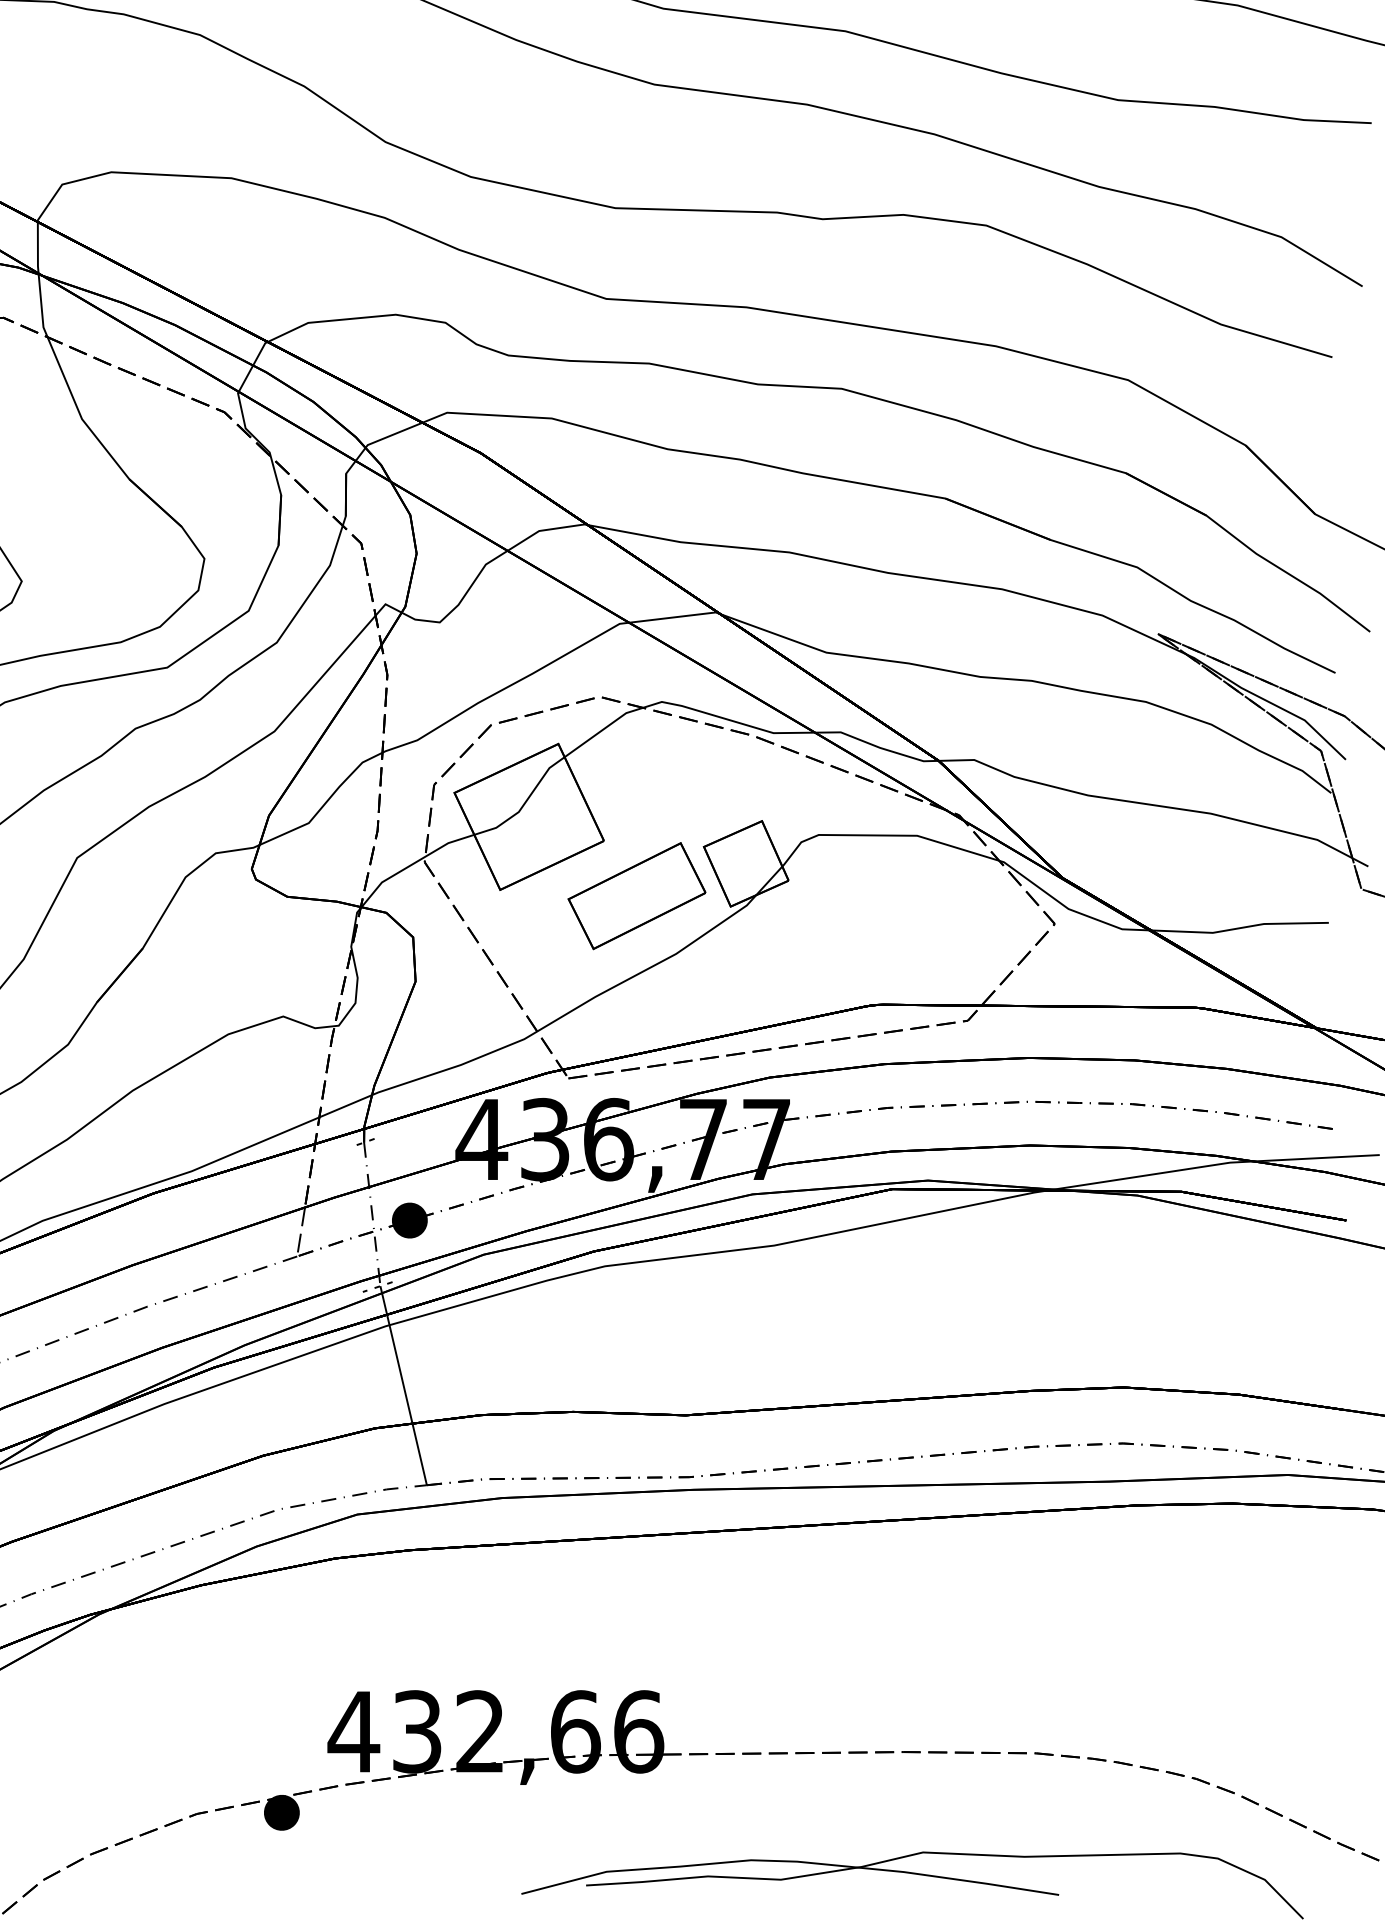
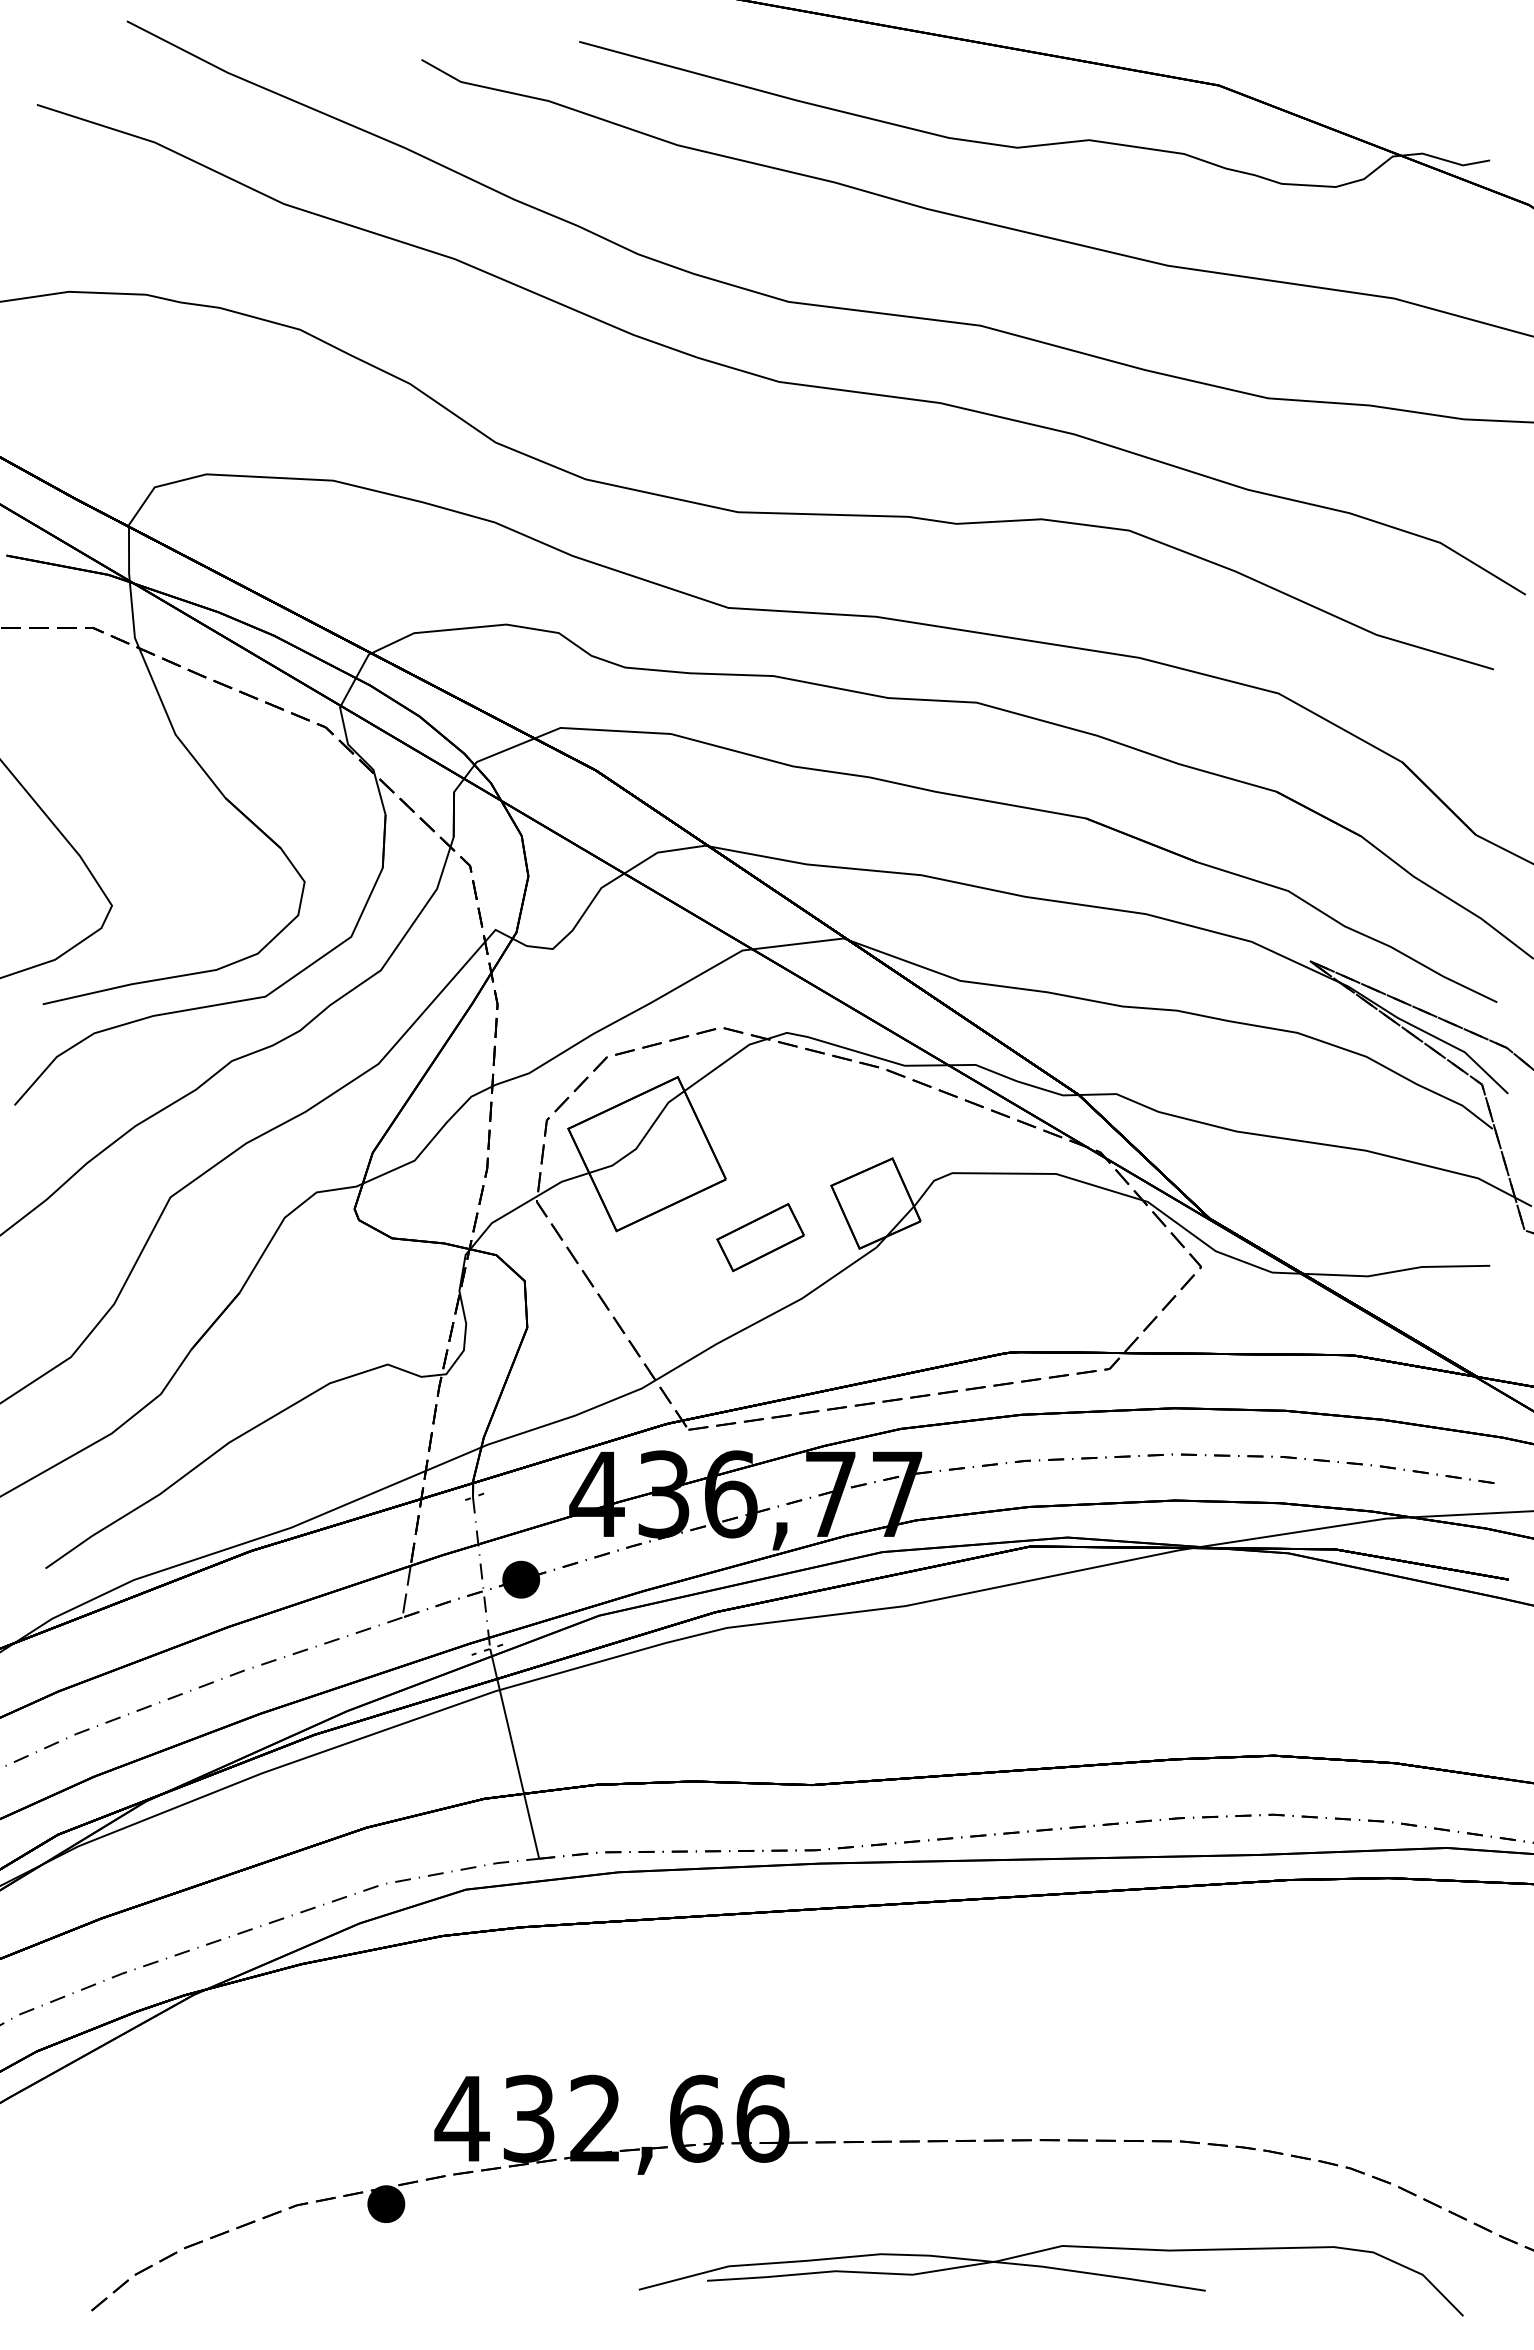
part: (636, 896) -> (760, 1237), size x0.6

